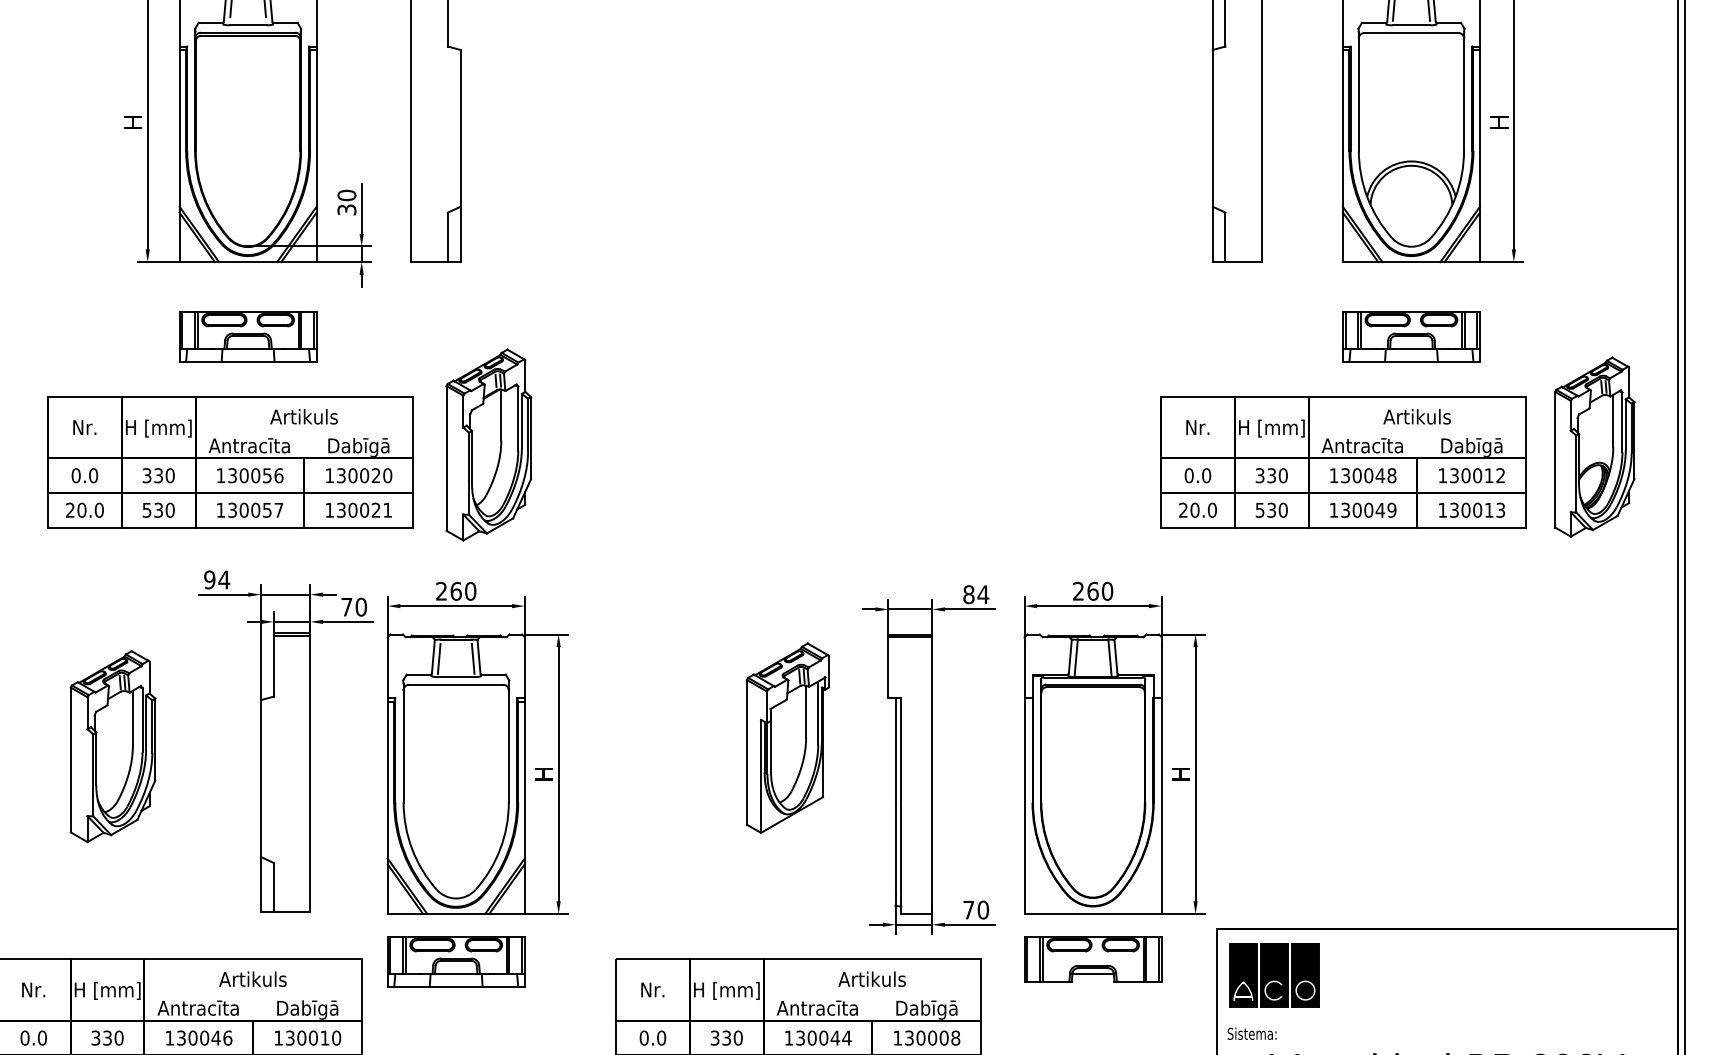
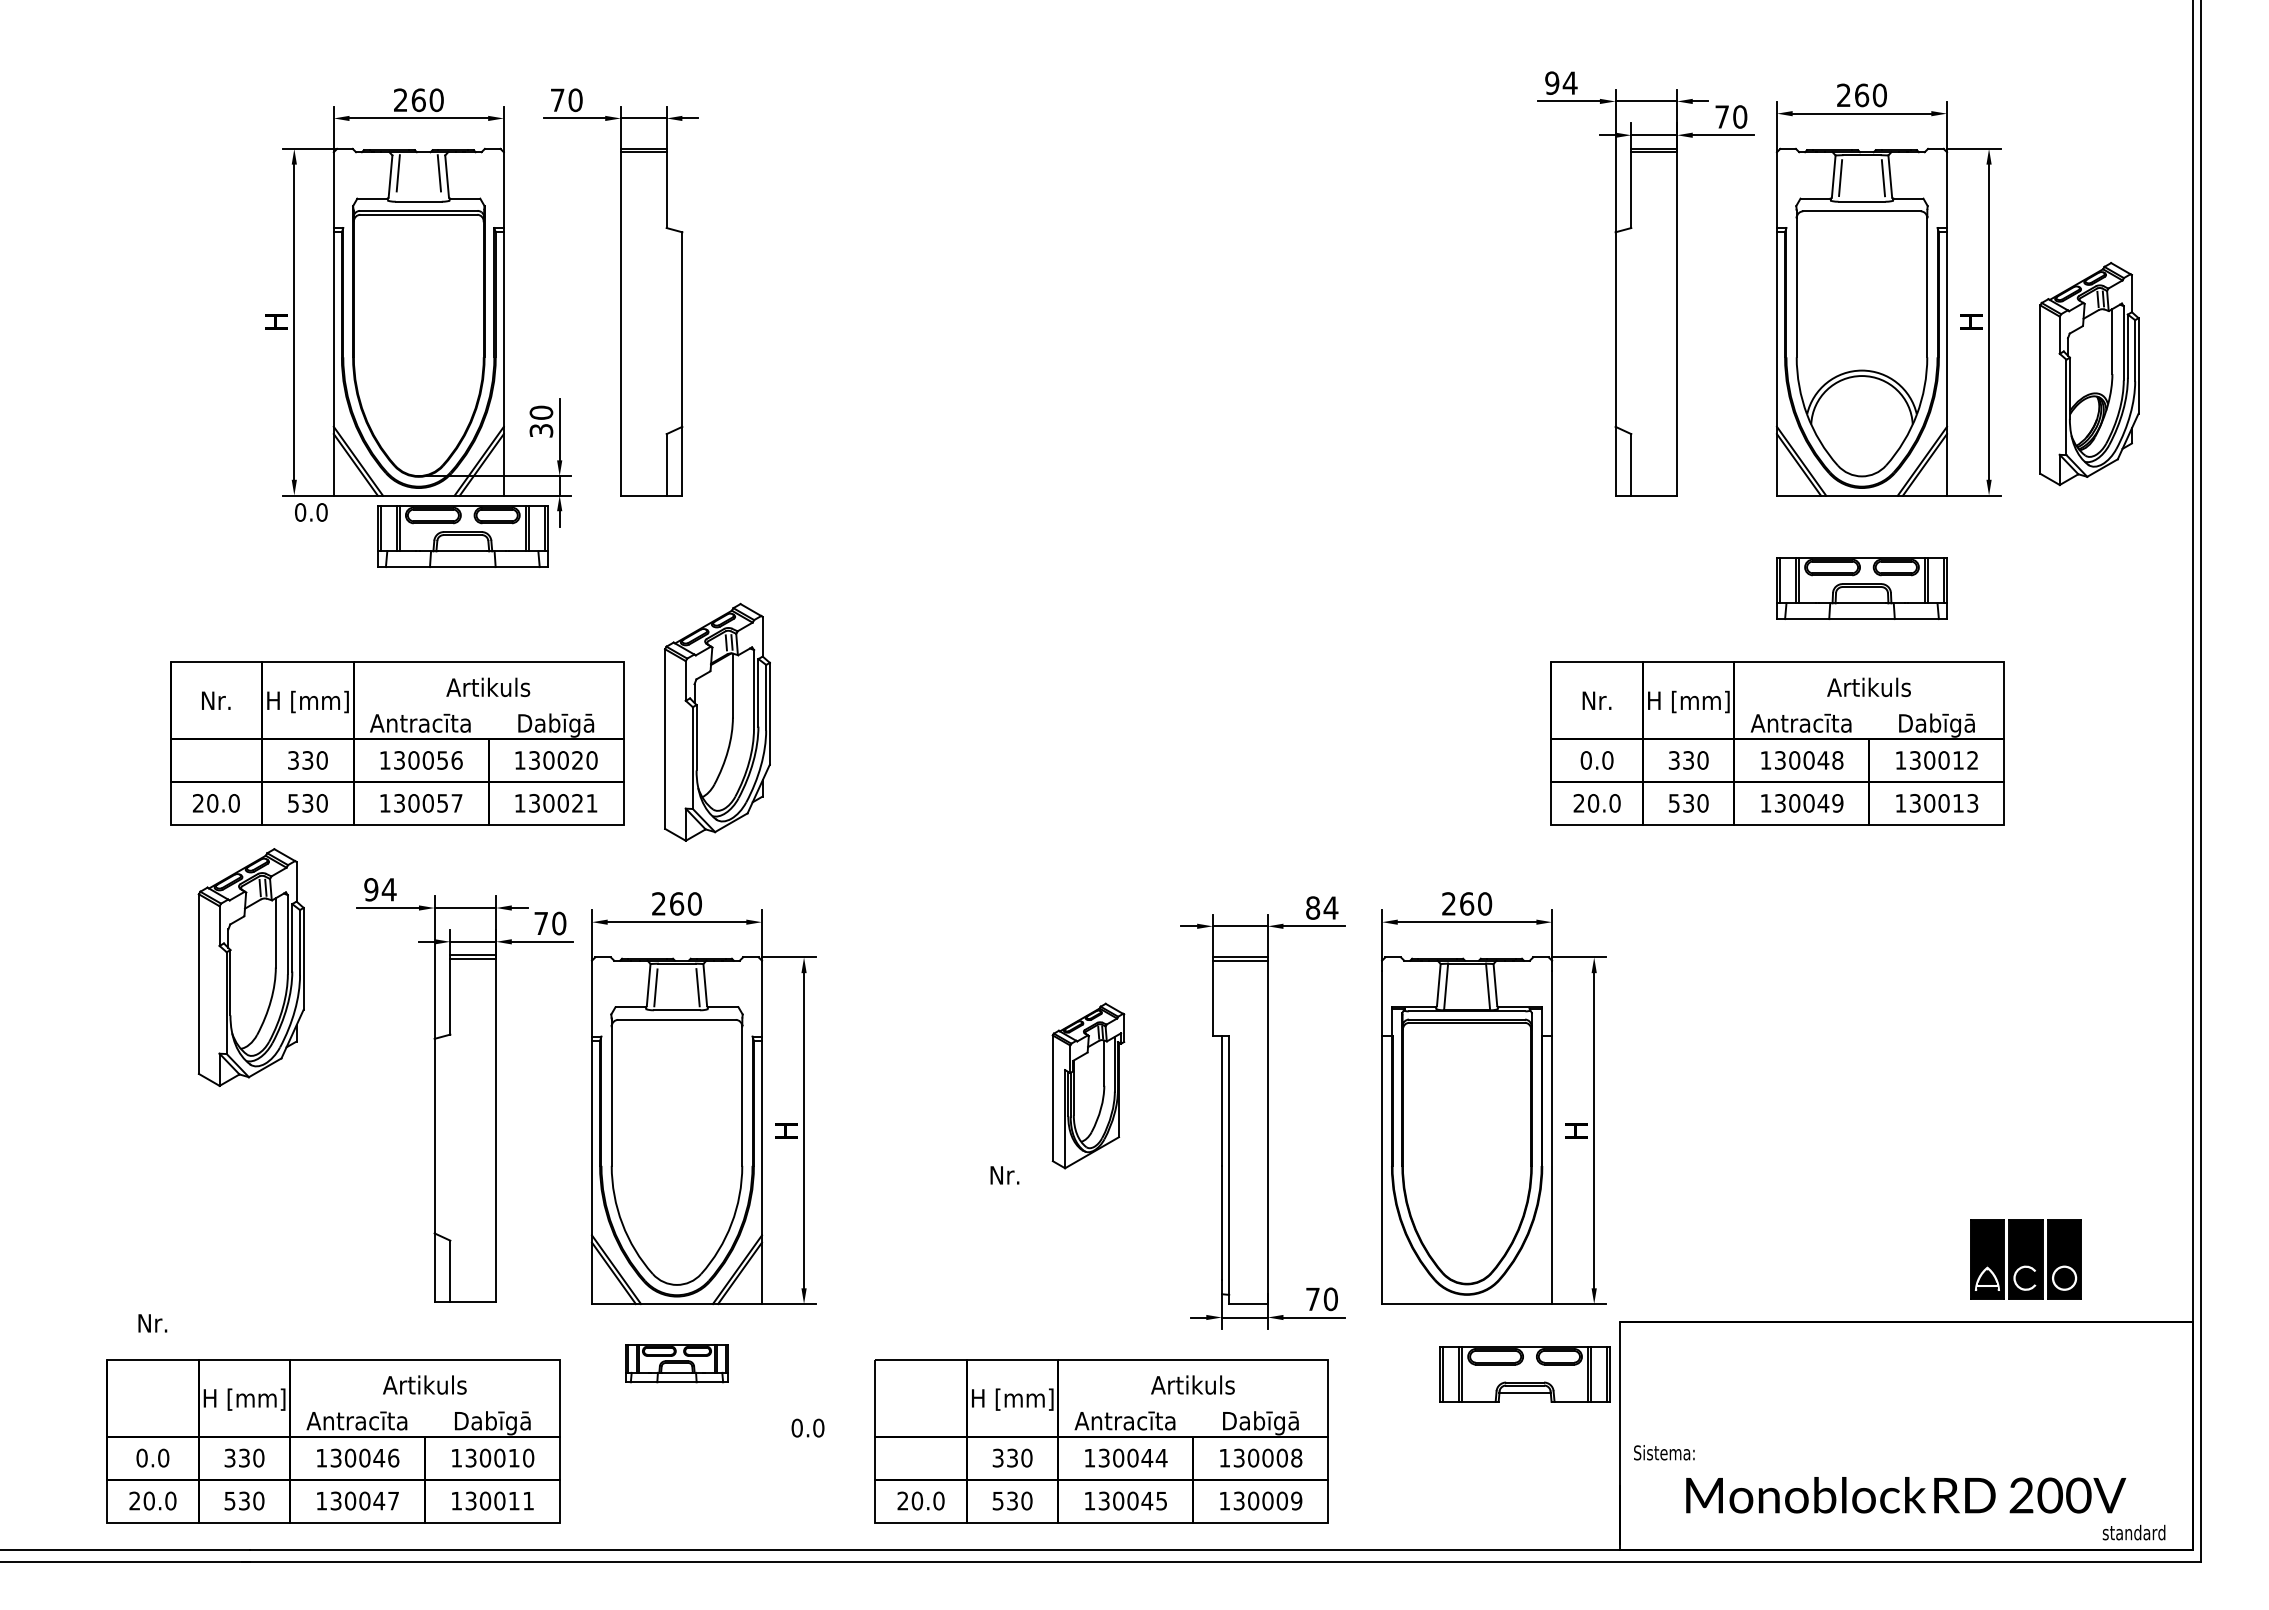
part: (247, 337) -> (462, 536), moved
part: (1594, 447) -> (2089, 374), moved
text: (85, 475) -> (311, 512), moved
part: (787, 737) -> (1088, 1085), size x0.7
part: (112, 746) -> (250, 967), moved
part: (1092, 959) -> (1524, 1374), moved
part: (455, 961) -> (676, 1363), size x0.6
part: (1274, 975) -> (2025, 1259), moved
text: (33, 990) -> (152, 1323), moved
text: (652, 990) -> (1004, 1175), moved
text: (652, 1037) -> (807, 1427), moved

